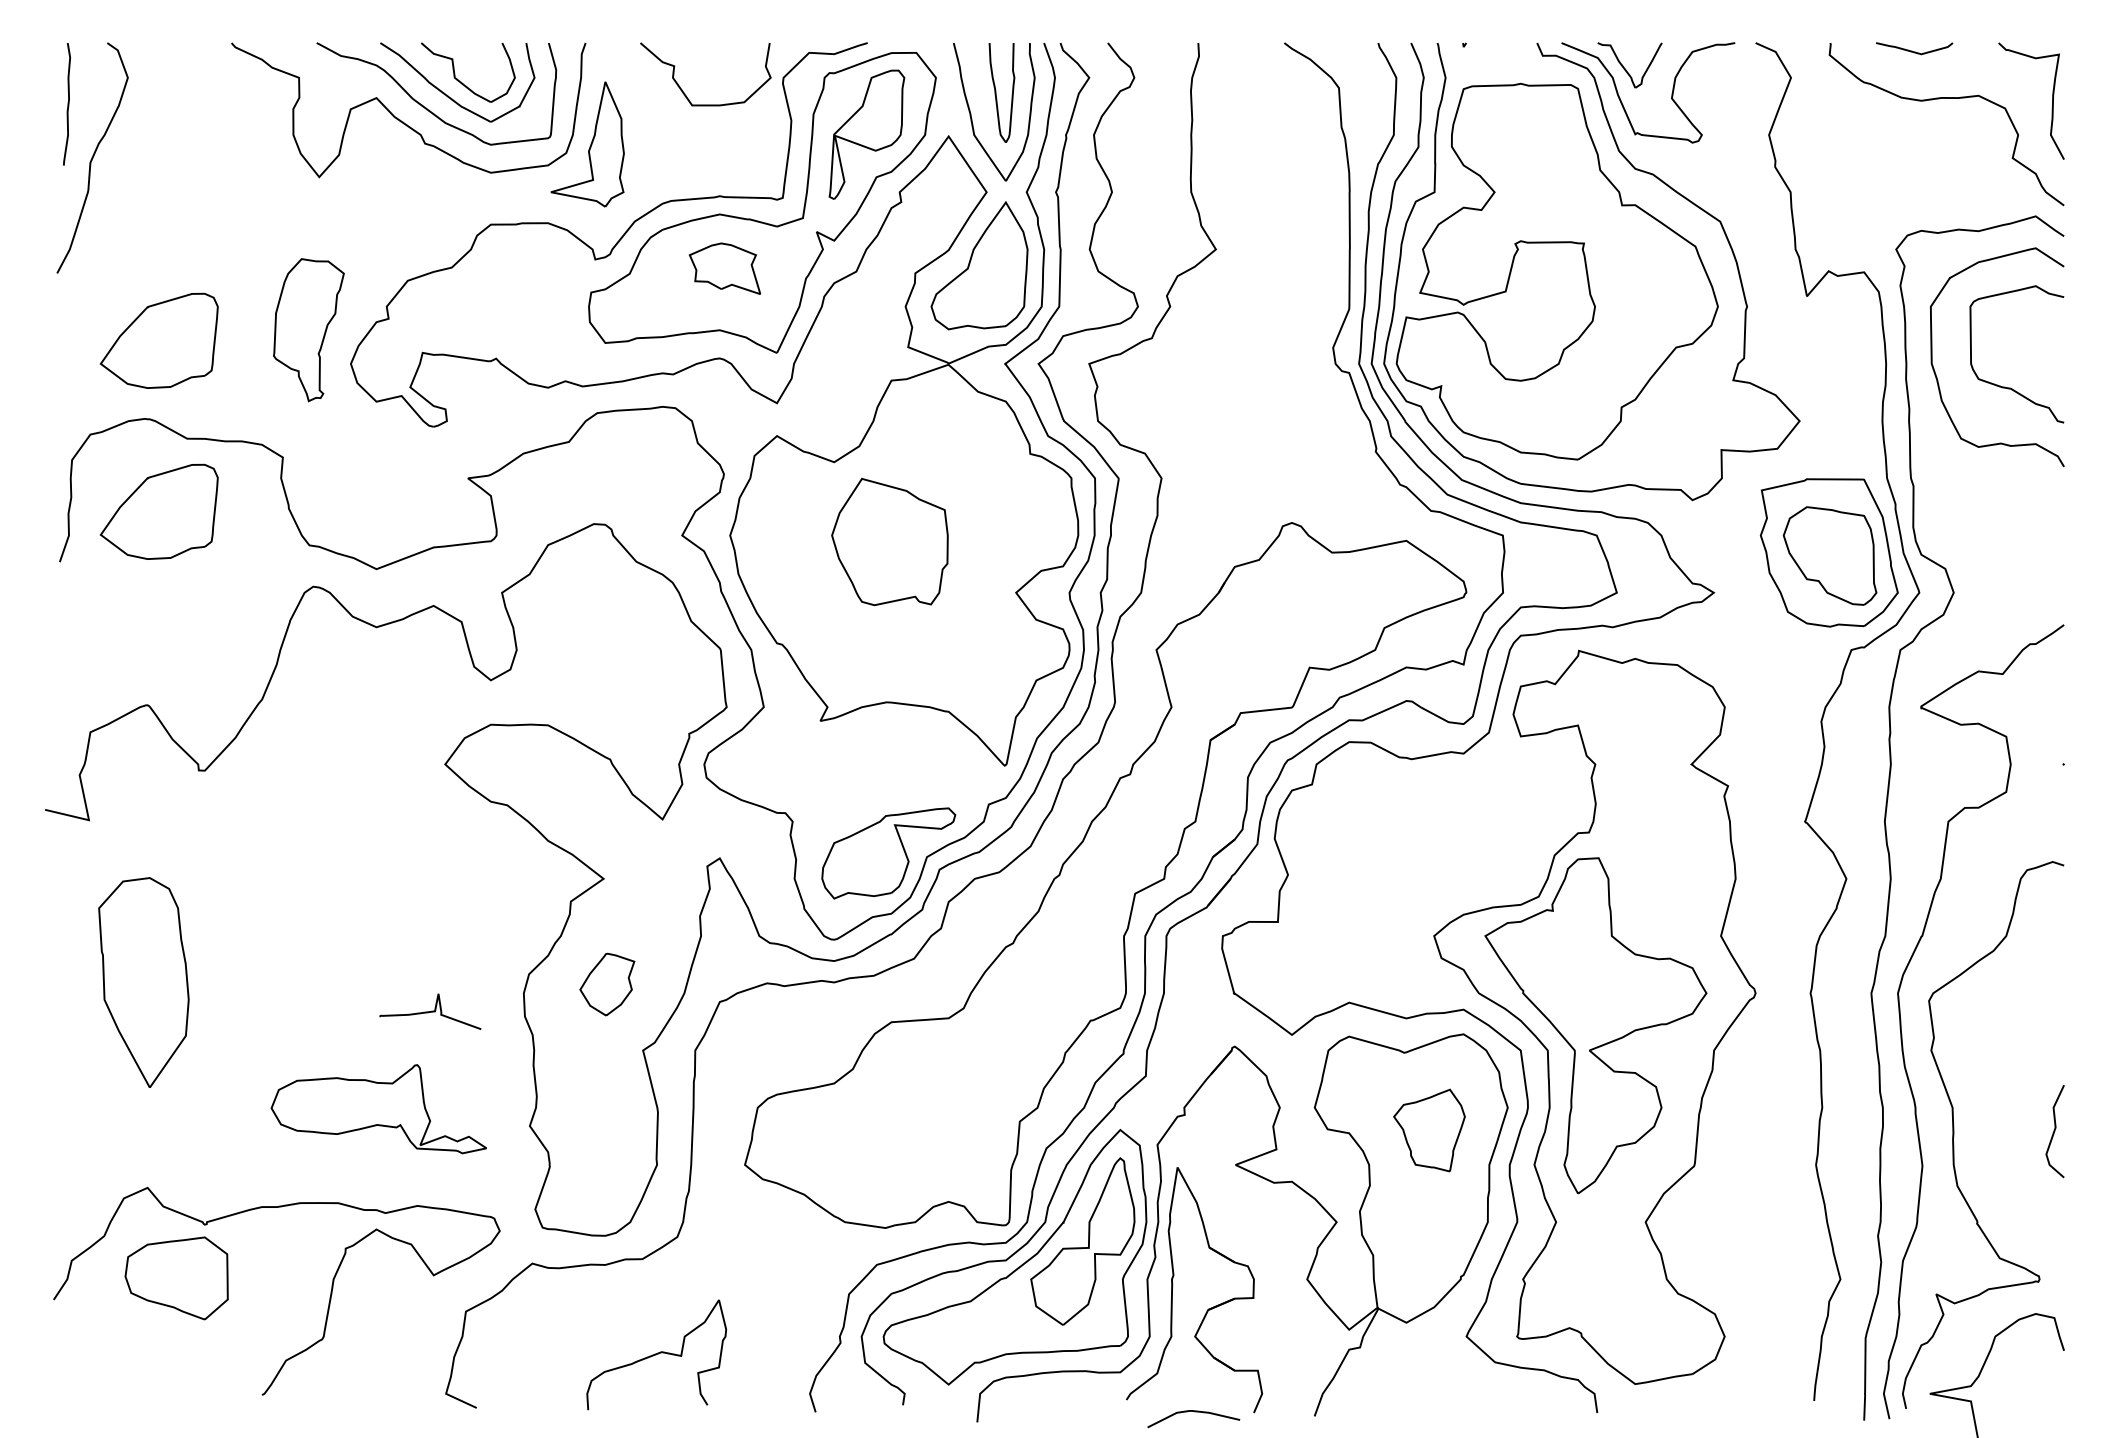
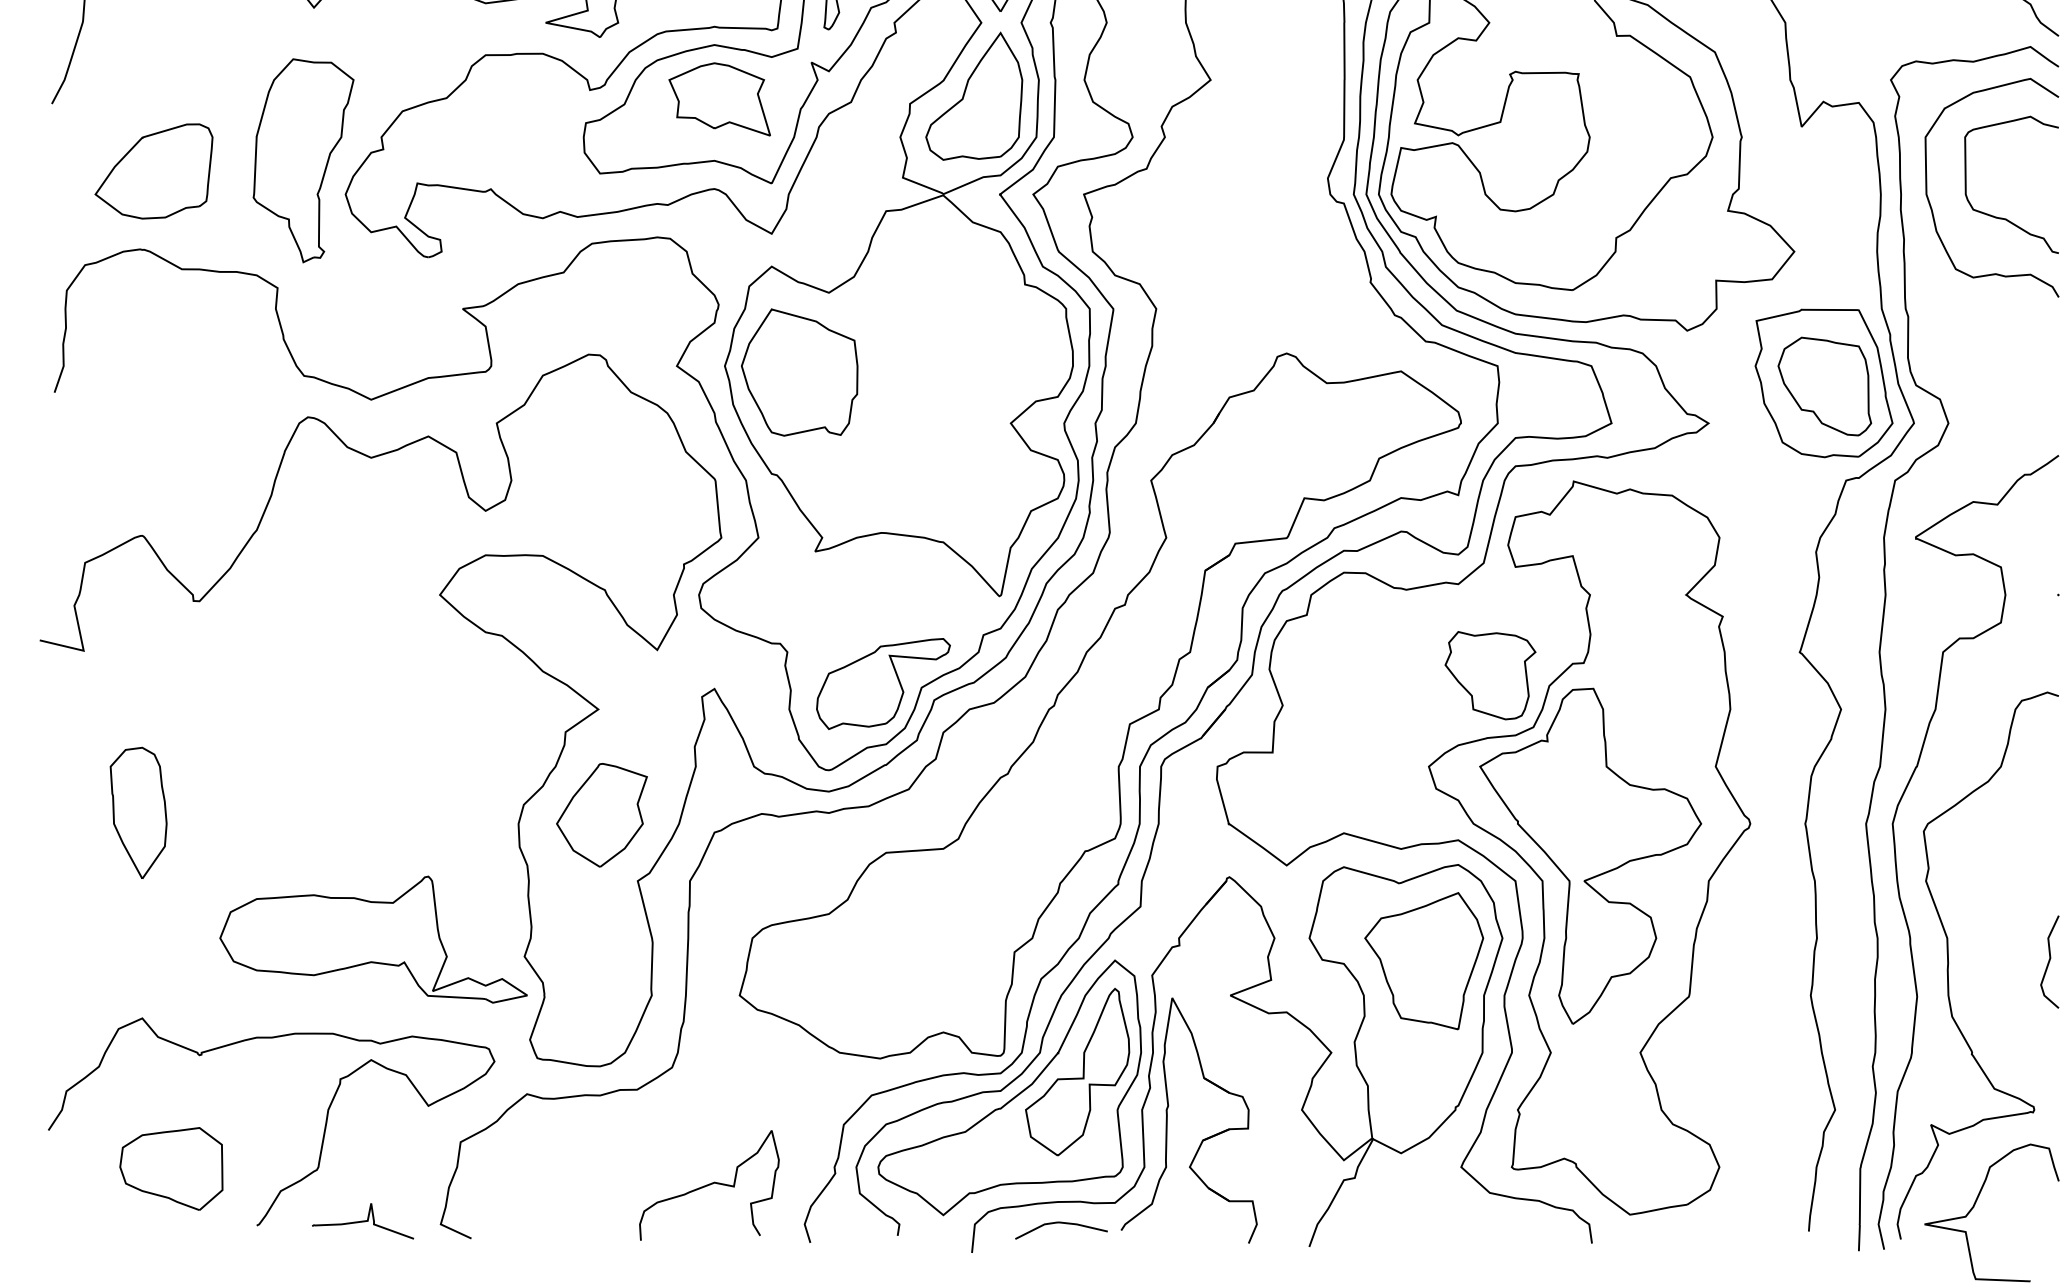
part: (724, 268) -> (719, 99), size x1.43
part: (308, 329) -> (303, 160), size x1.43
part: (158, 511) -> (153, 342), removed
part: (889, 541) -> (799, 372), moved
part: (1495, 844) -> (1490, 675), added
part: (143, 982) -> (138, 813), size x0.62
part: (607, 984) -> (602, 815), size x1.67
curve: (430, 1011) -> (363, 1221), moved
part: (378, 1109) -> (373, 940), size x1.43
part: (1429, 1130) -> (1424, 961), size x1.67
part: (176, 1278) -> (171, 1169), moved
curve: (656, 1354) -> (709, 1185), moved
curve: (1194, 1412) -> (1062, 1224), moved

